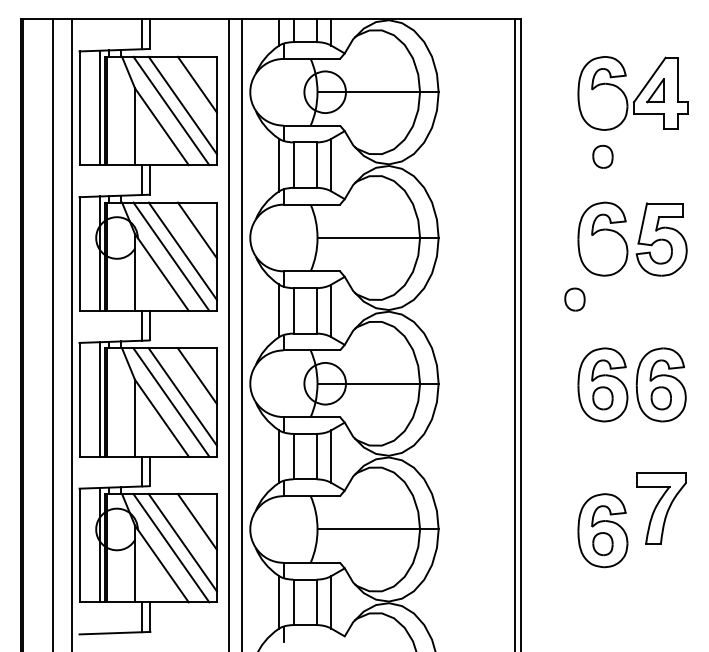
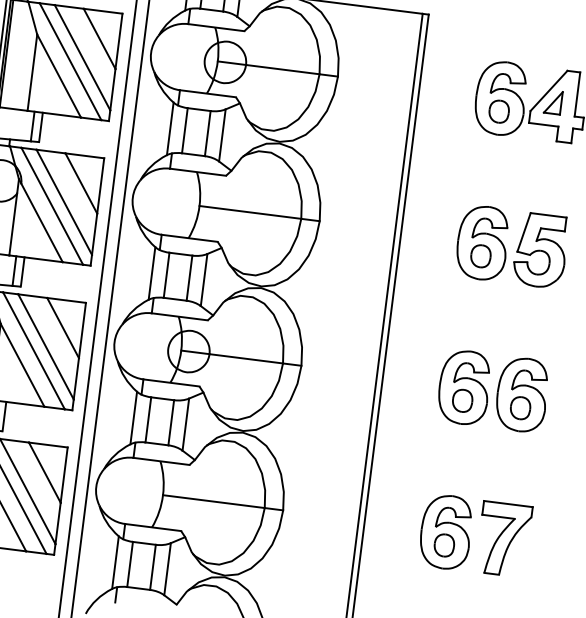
part: (602, 156) -> (498, 111), moved
part: (574, 299) -> (480, 256), moved
part: (661, 508) -> (504, 539), moved

